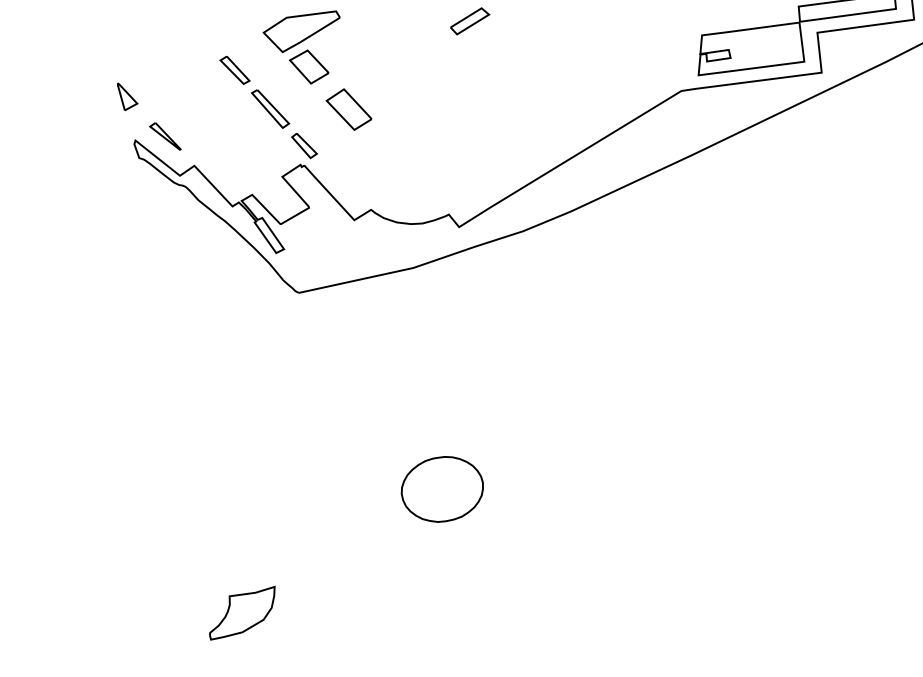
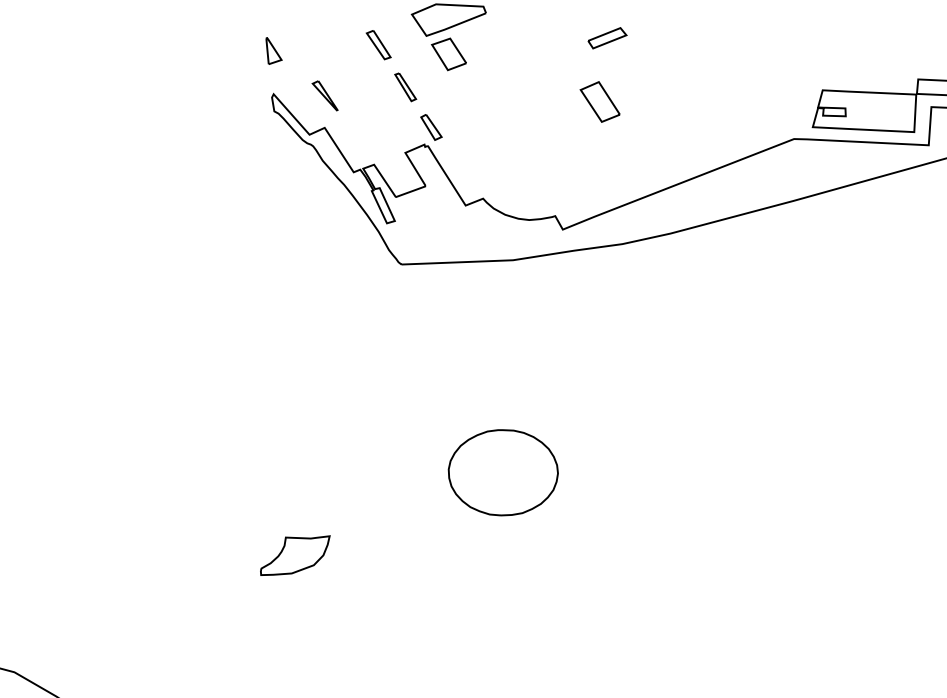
part: (270, 109) -> (405, 87), size x0.7
part: (348, 109) -> (599, 101), moved
part: (164, 136) -> (324, 95), moved
part: (442, 489) -> (503, 472), size x1.4

